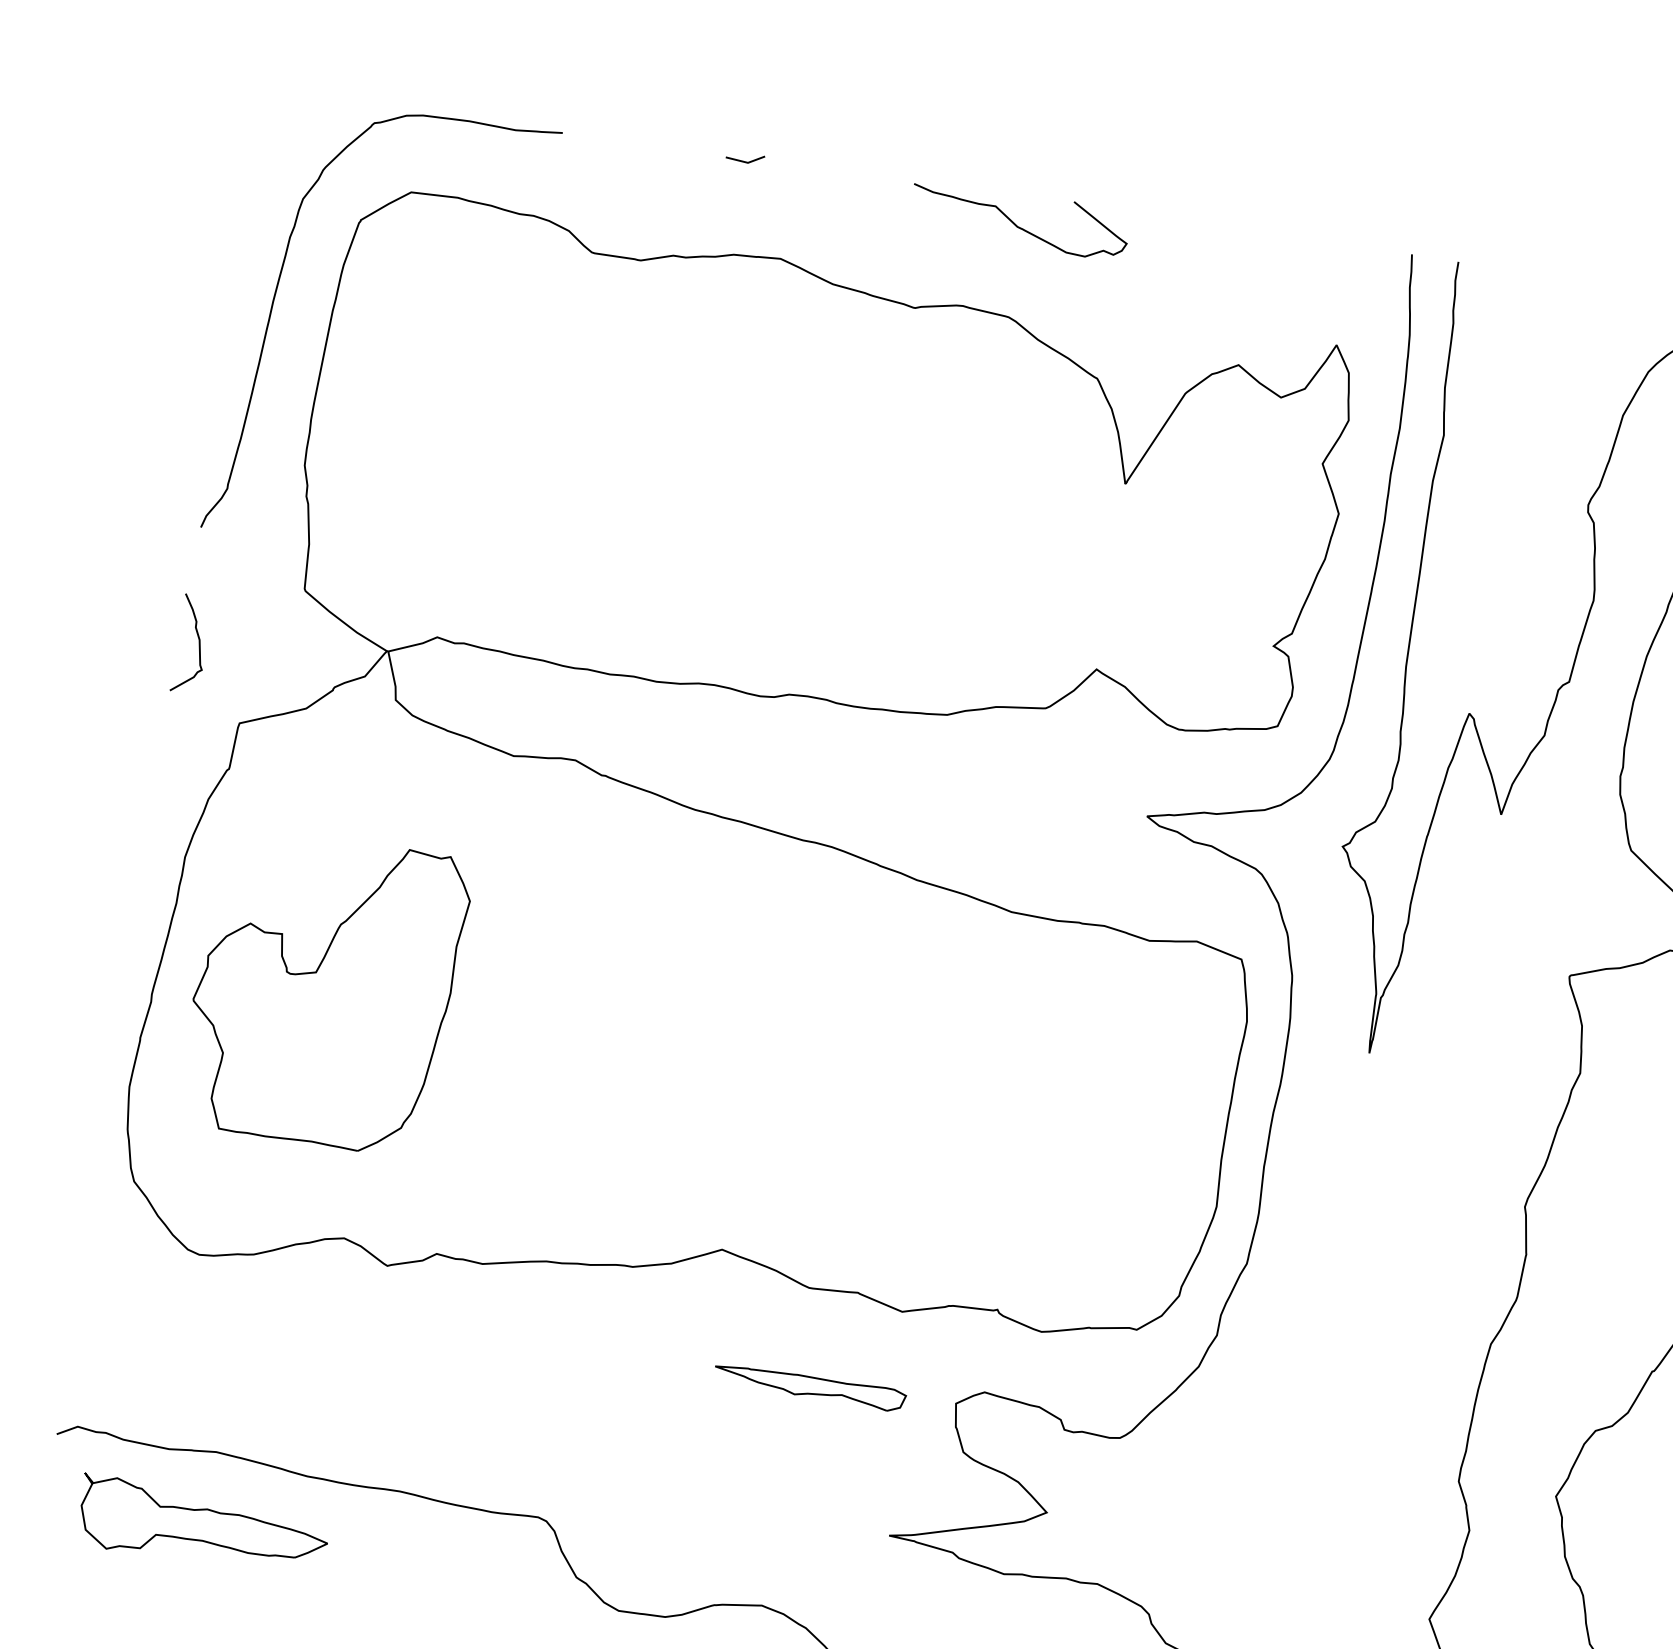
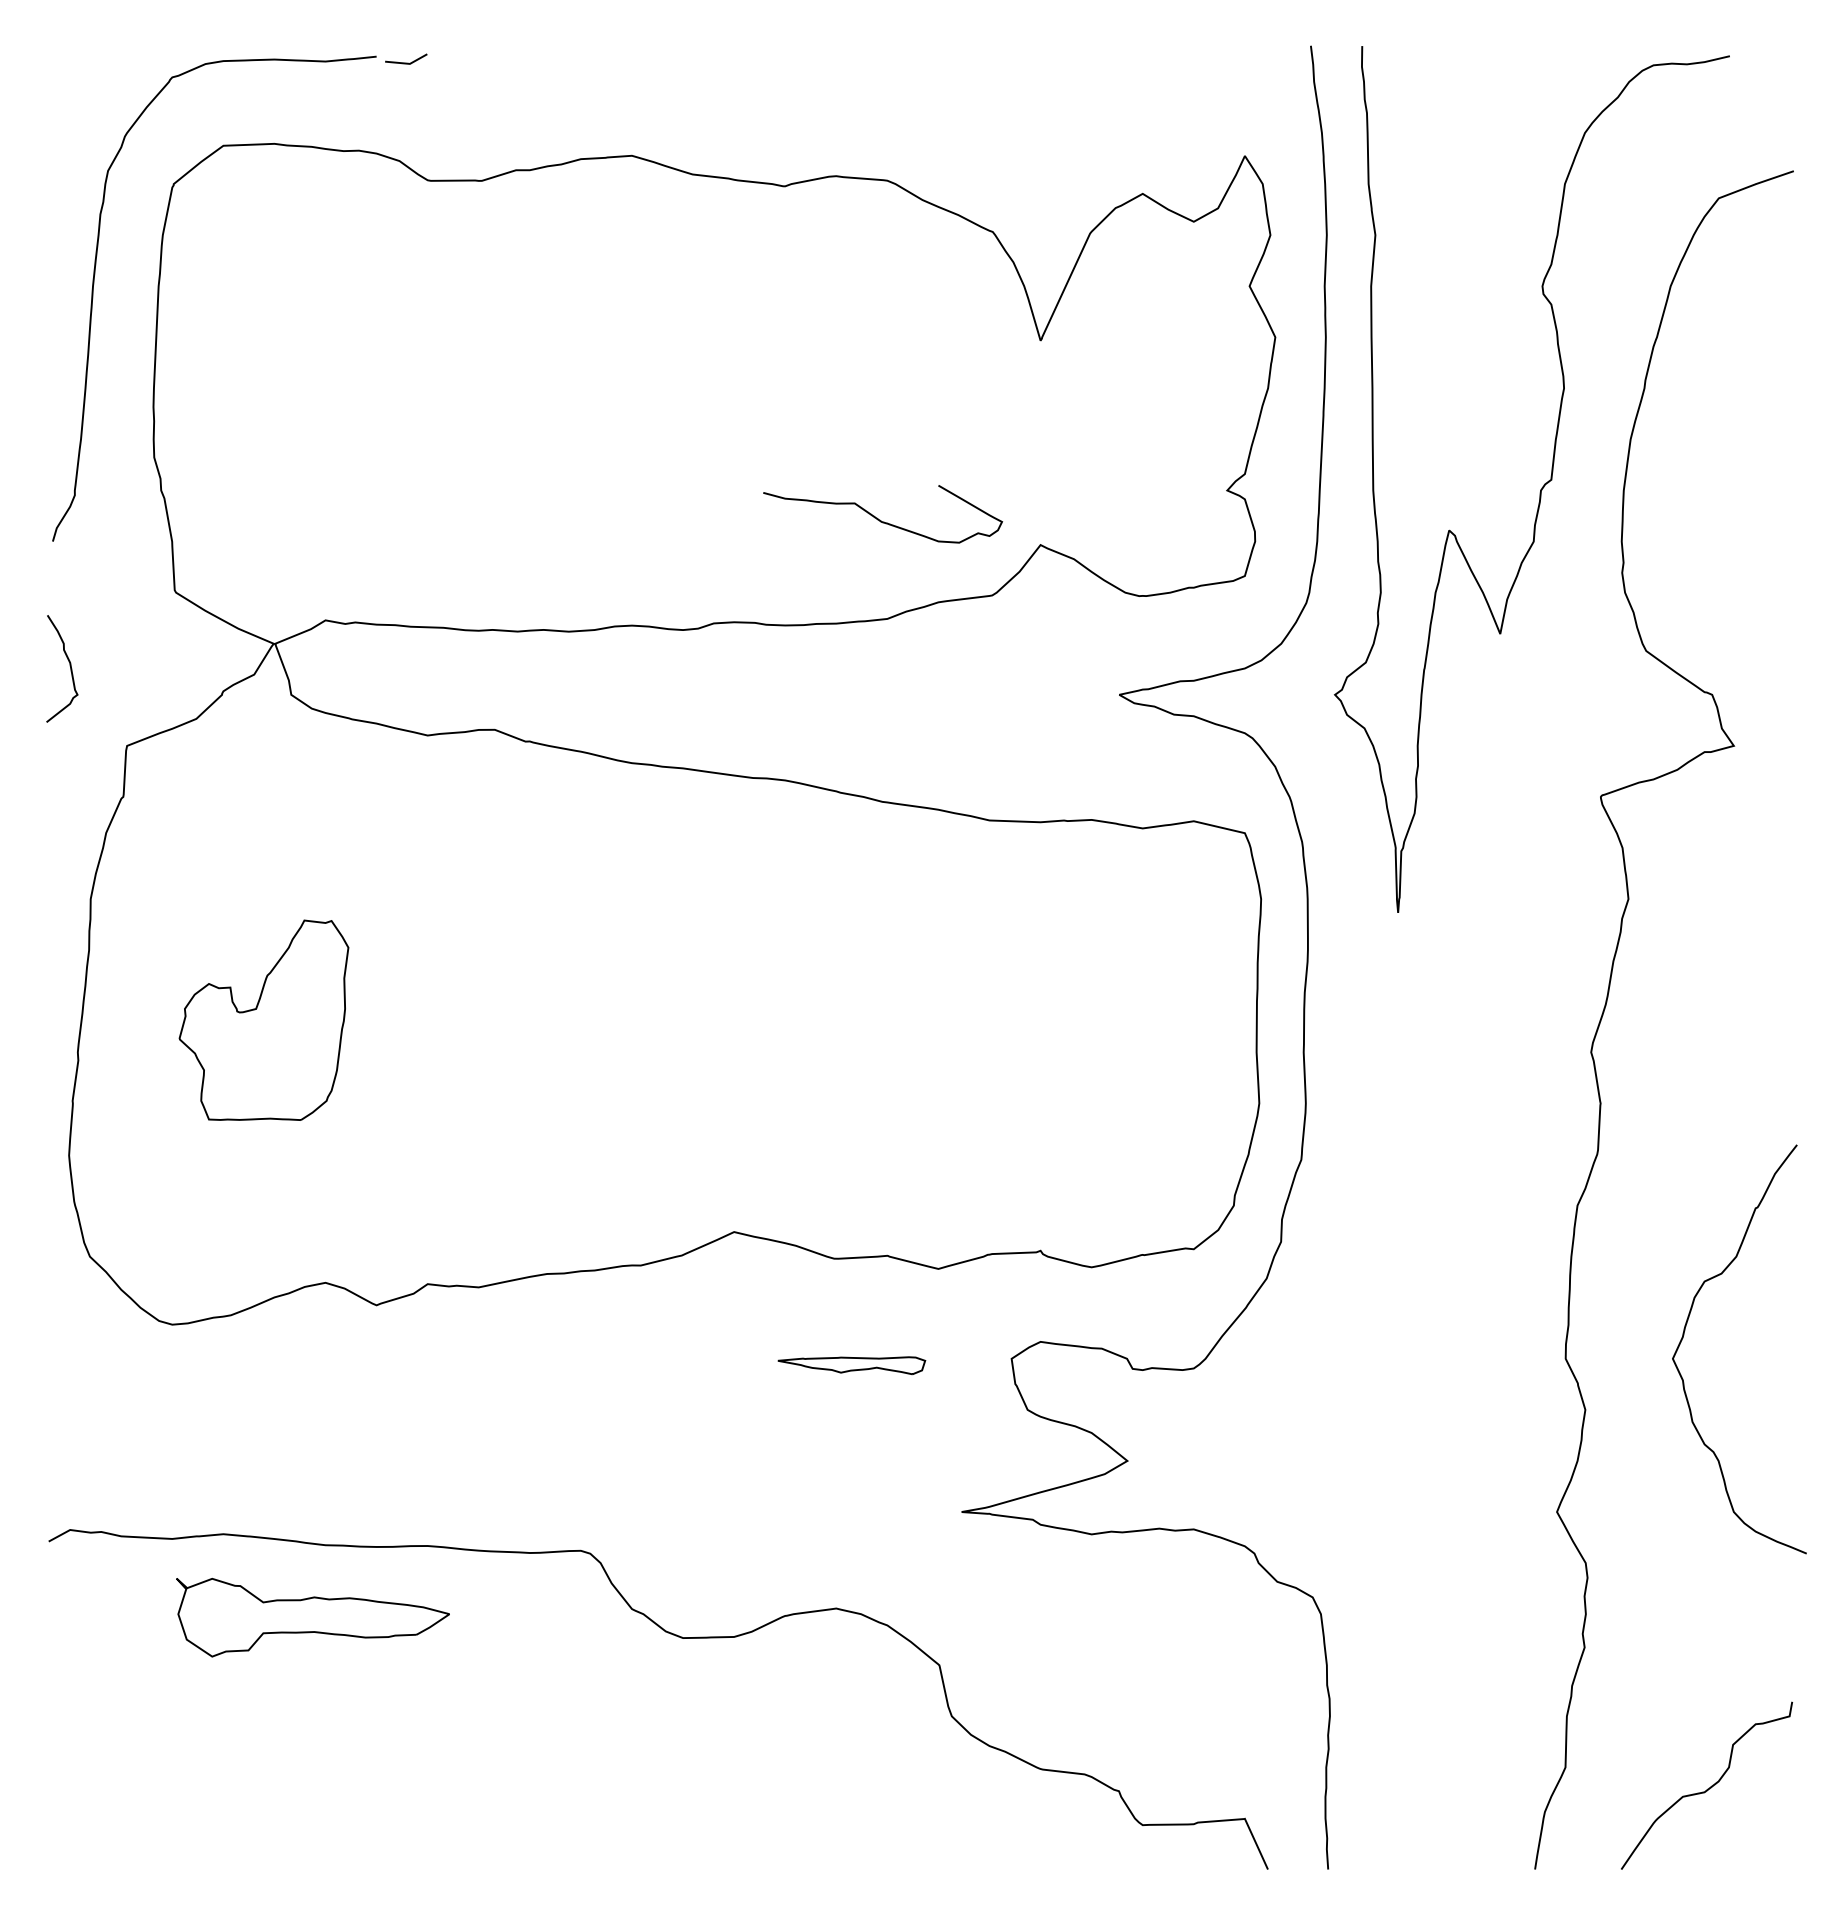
line: (745, 161) -> (406, 62), moved
curve: (1017, 225) -> (881, 520), moved
part: (324, 991) -> (263, 1020), size x0.6
part: (809, 1387) -> (851, 1365), size x0.7
part: (202, 1527) -> (312, 1617), moved

